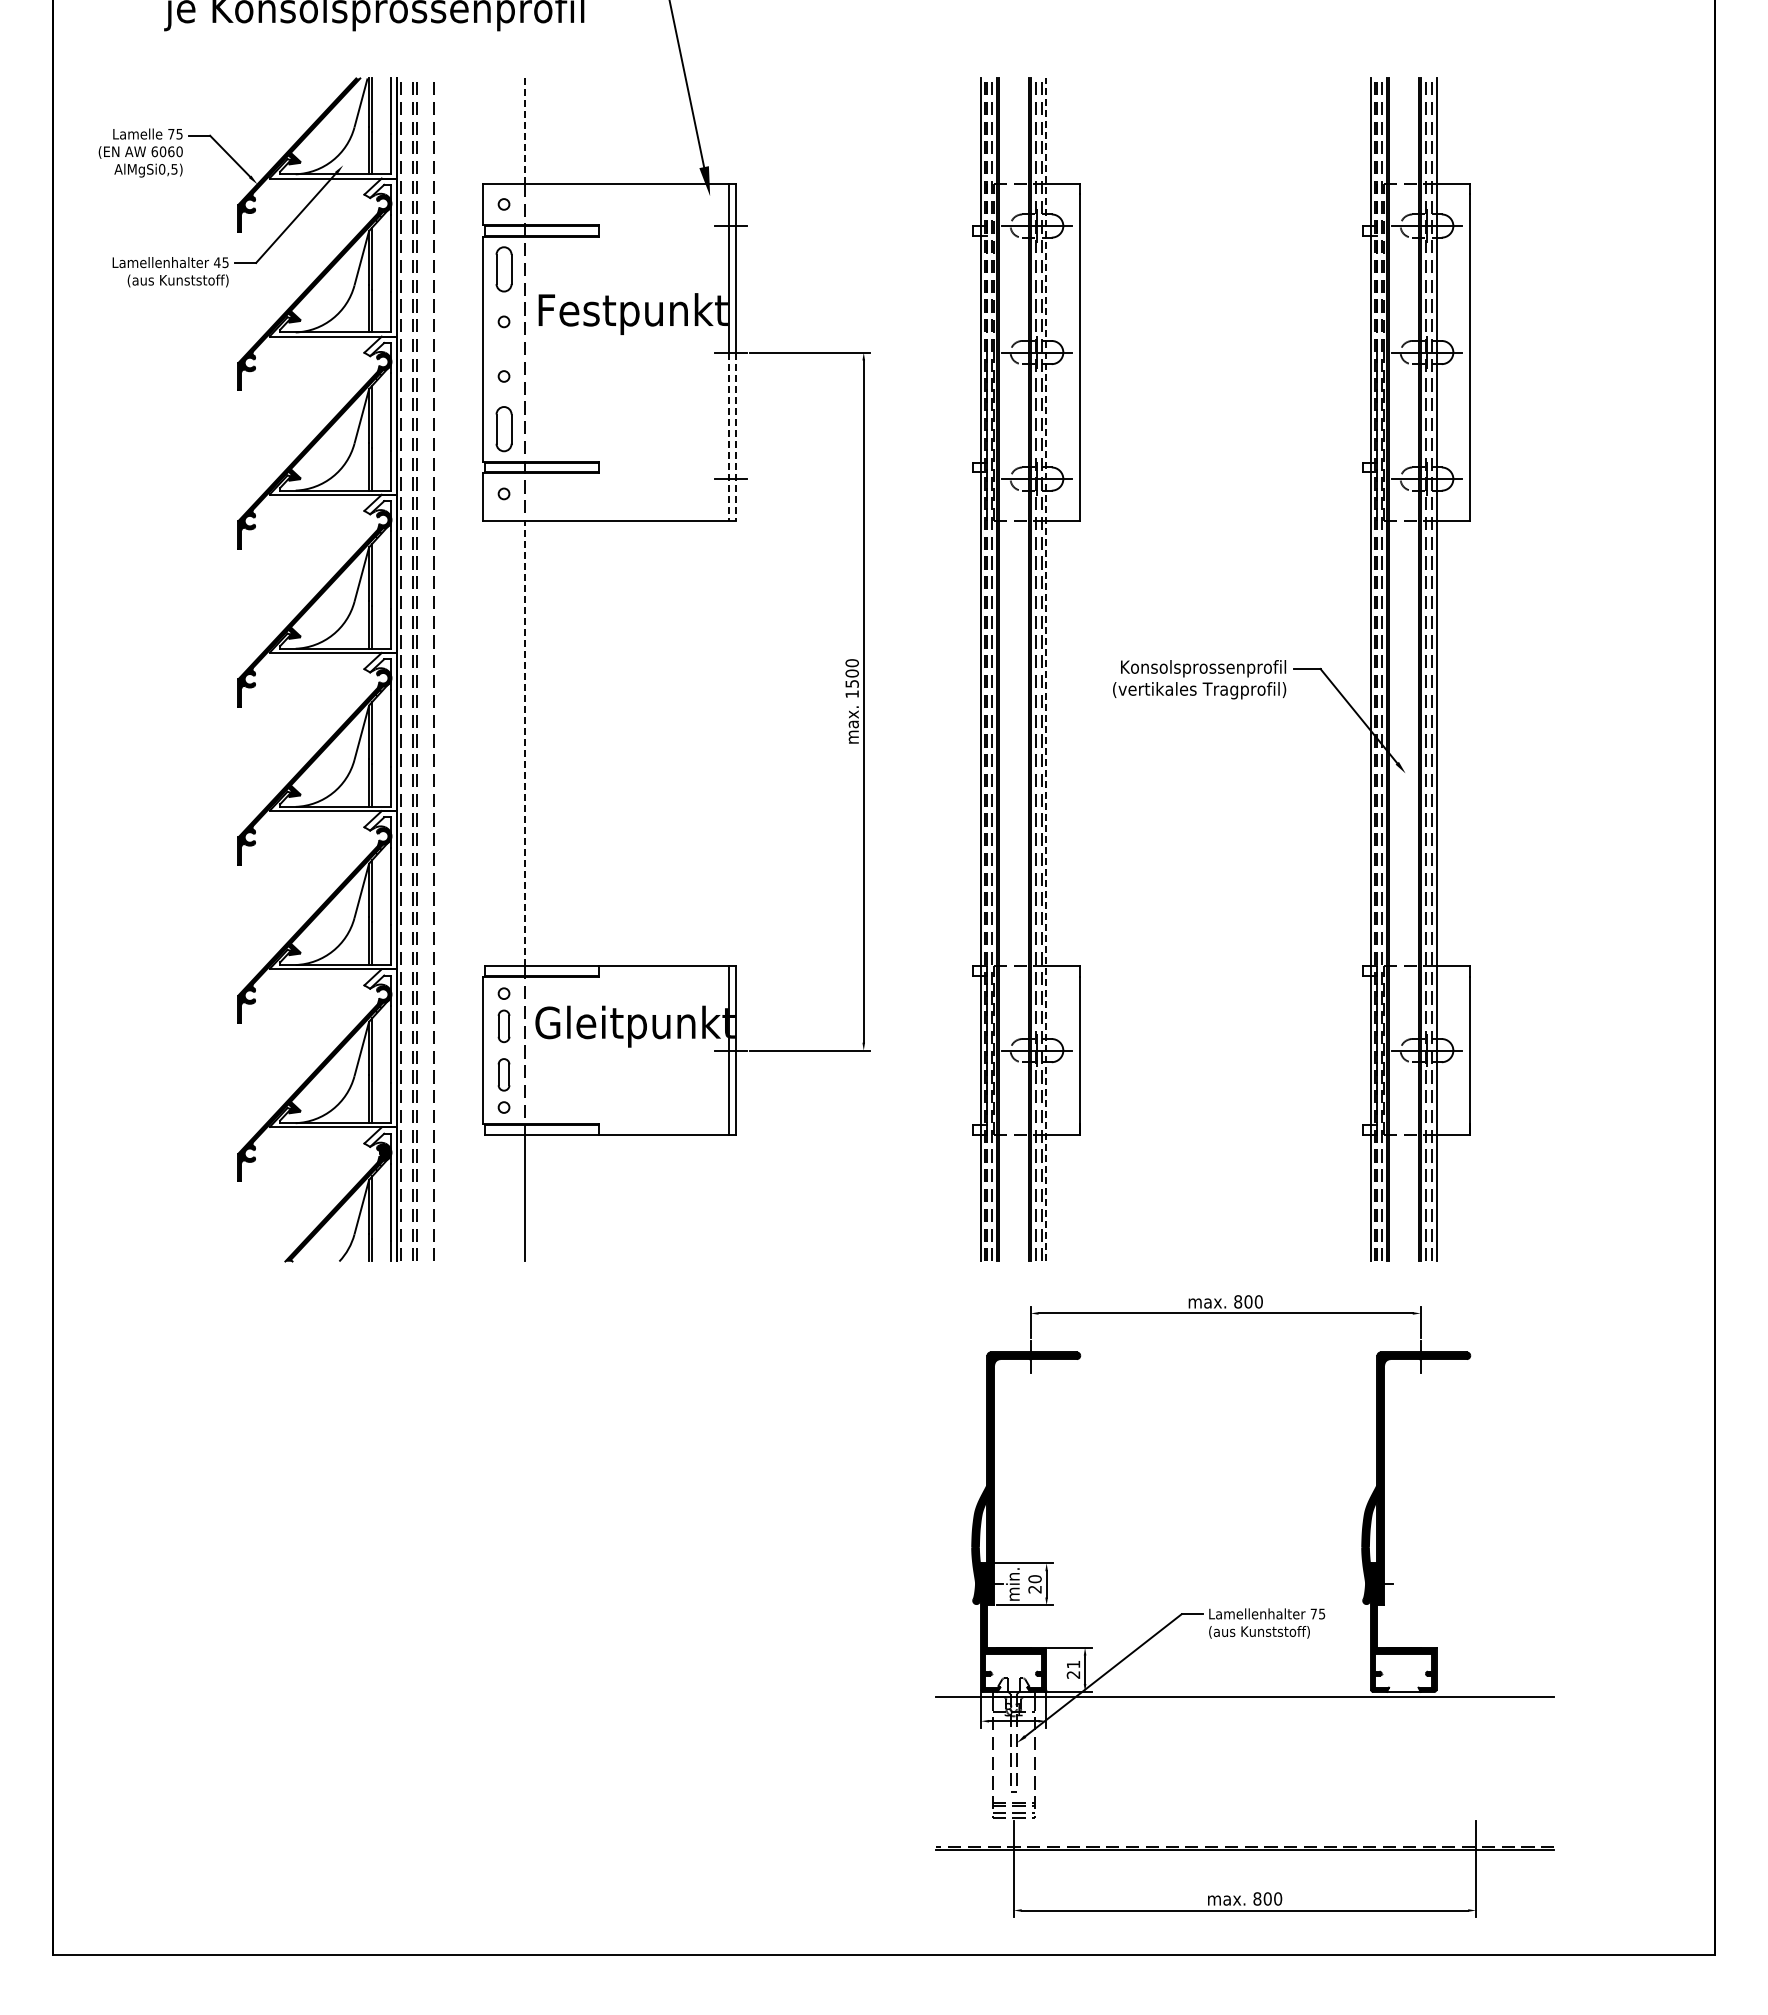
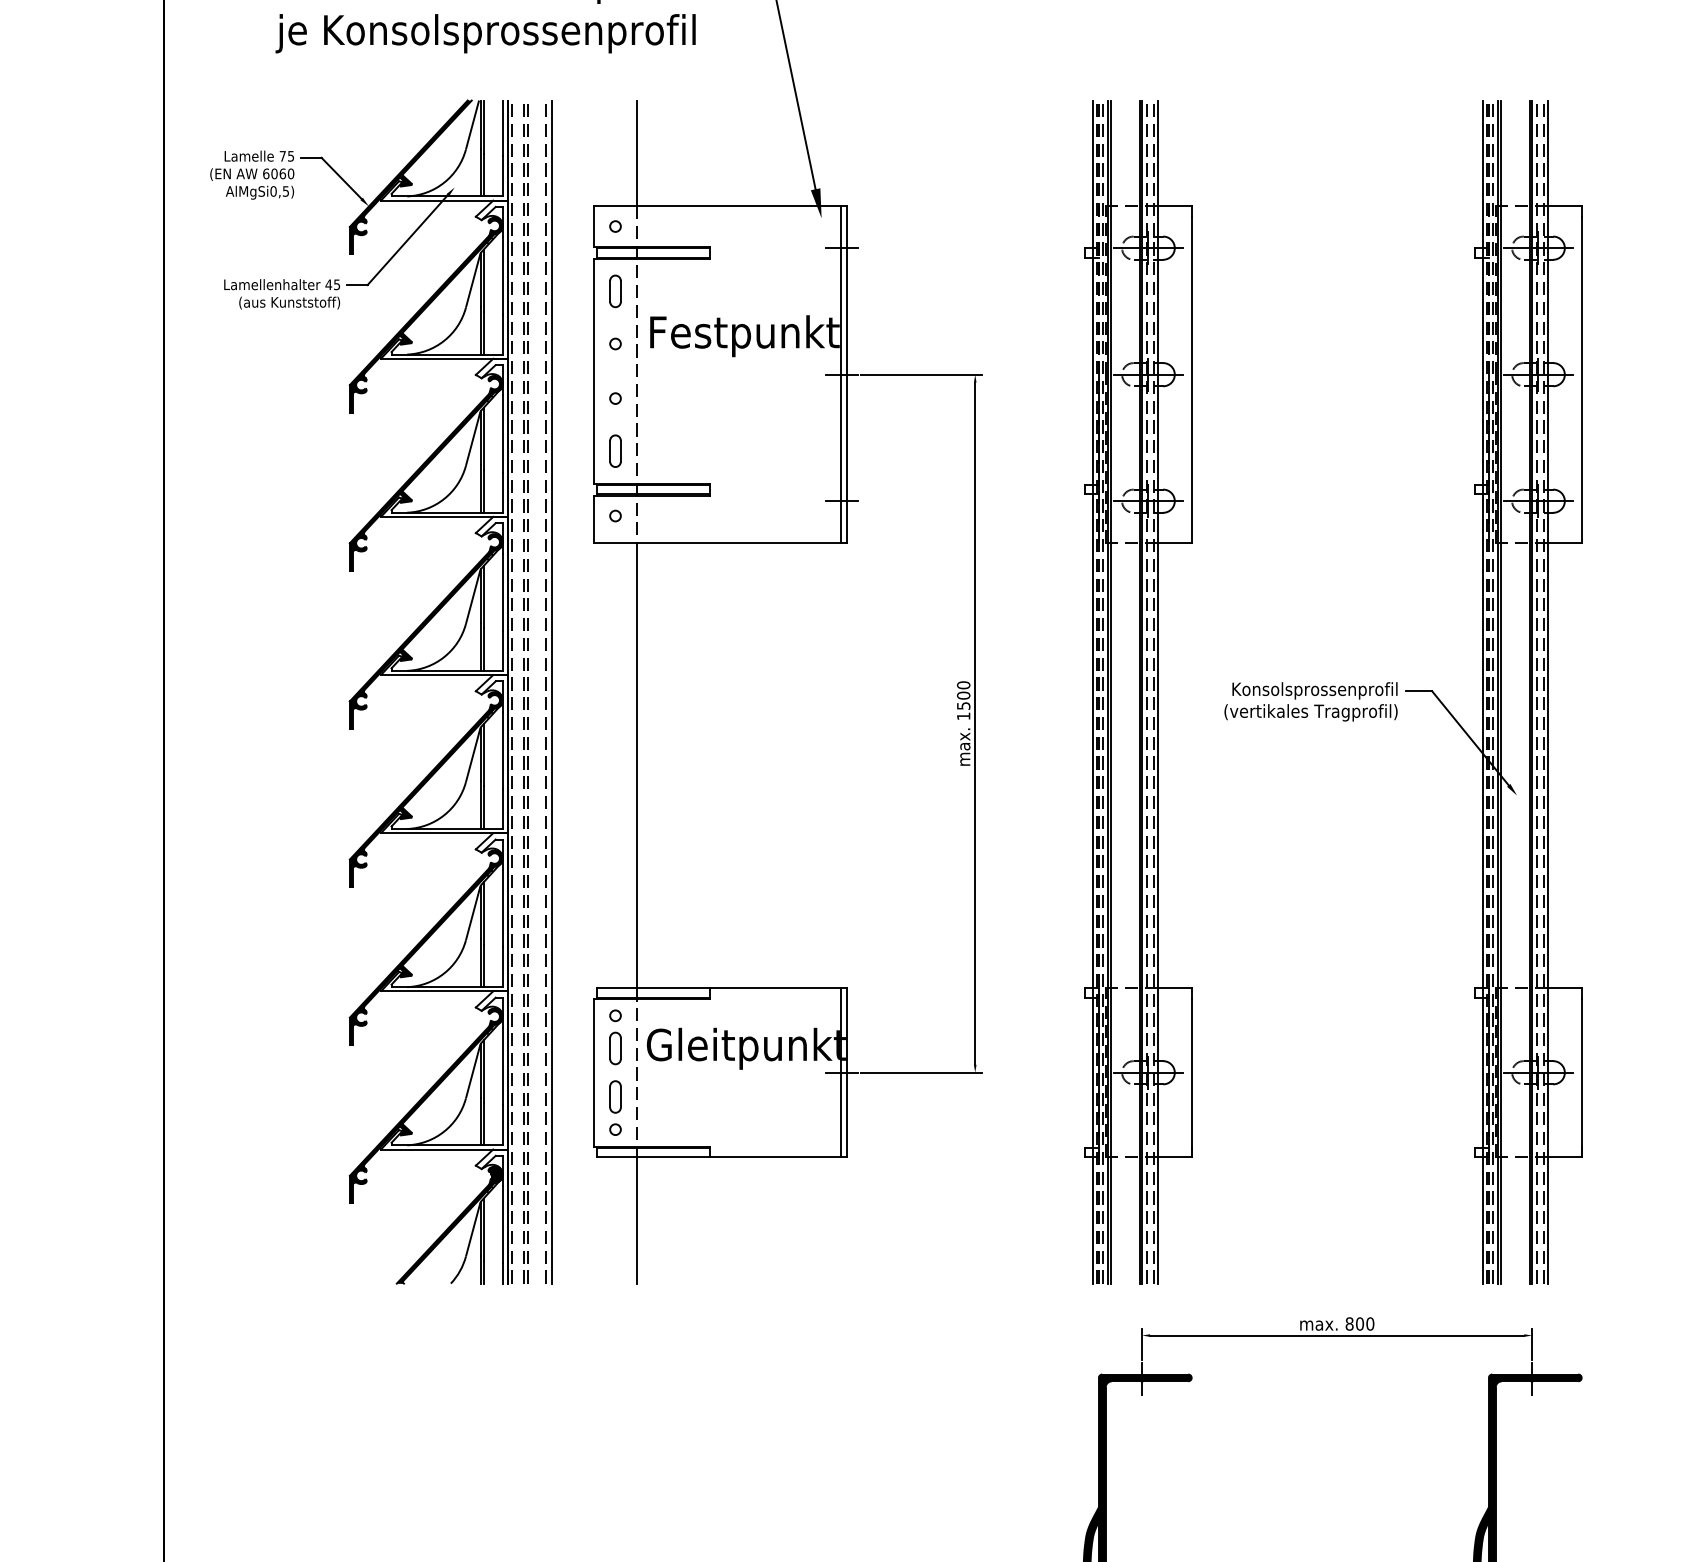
line: (525, 131) -> (636, 153), dashed -> solid
part: (503, 268) -> (614, 290), size x0.71
part: (503, 428) -> (614, 450), size x0.71
line: (729, 437) -> (840, 459), dashed -> solid
line: (736, 437) -> (847, 459), dashed -> solid
line: (440, 669) -> (551, 691), added
line: (1046, 669) -> (1157, 691), dashed -> solid
line: (525, 743) -> (636, 765), dashed -> solid

